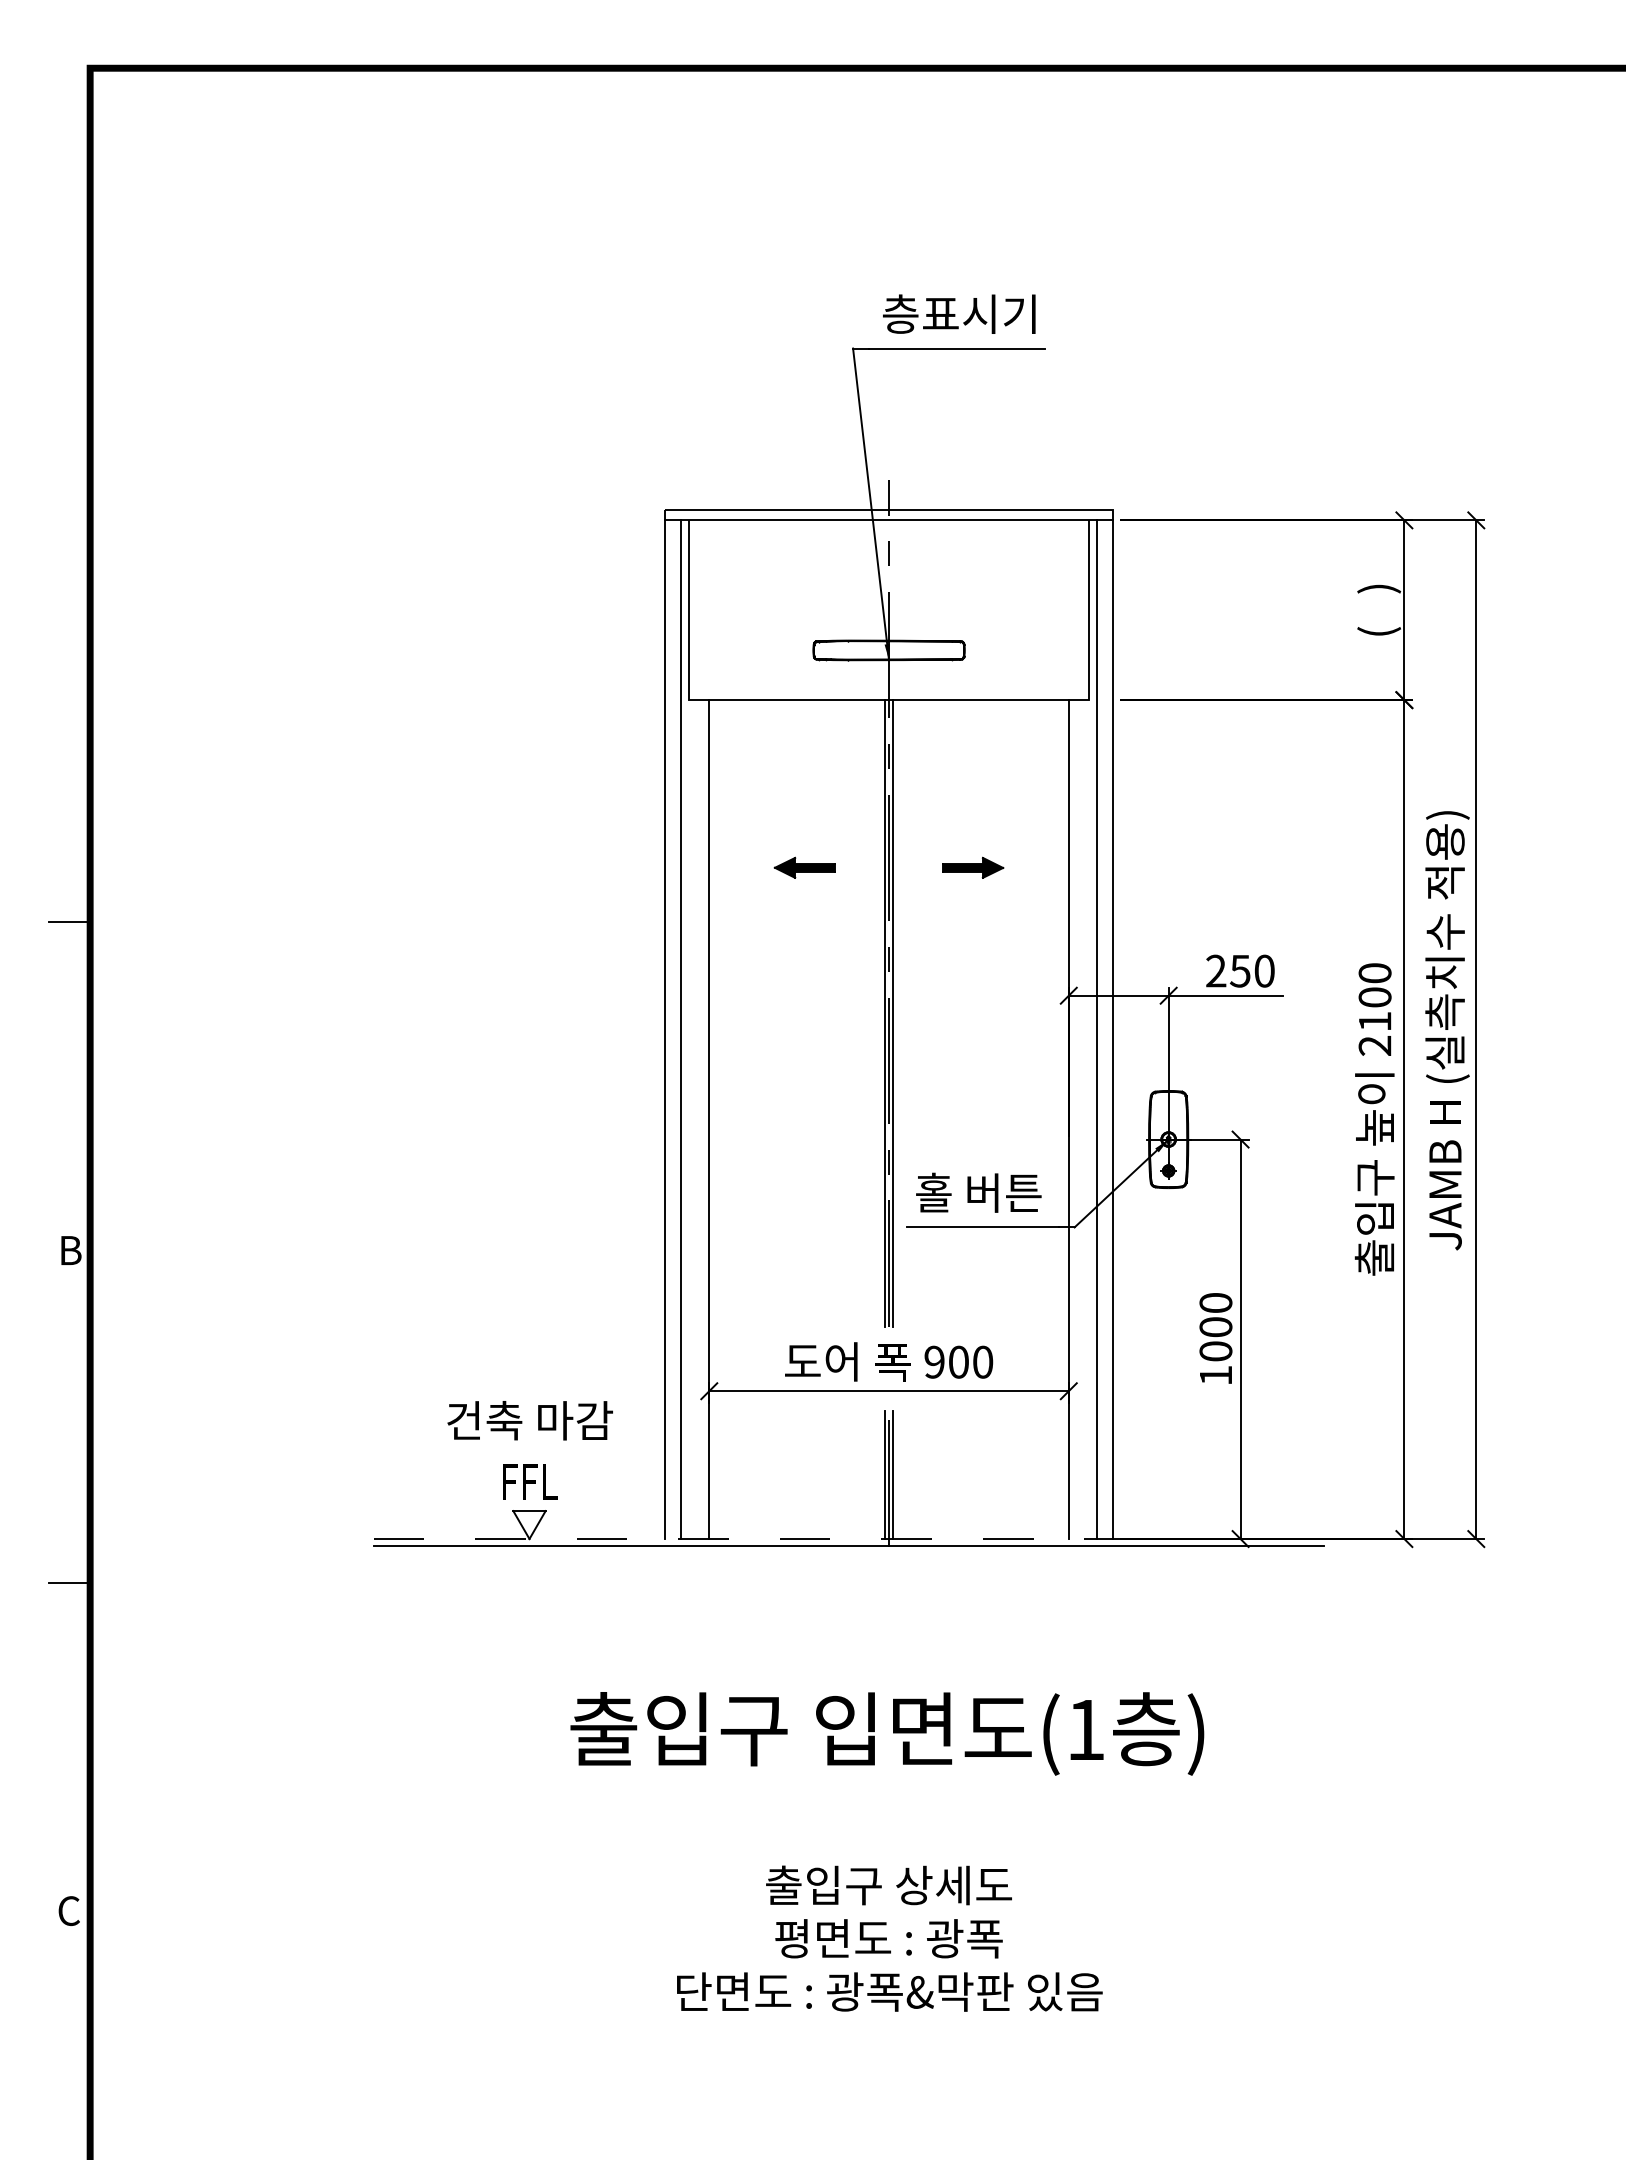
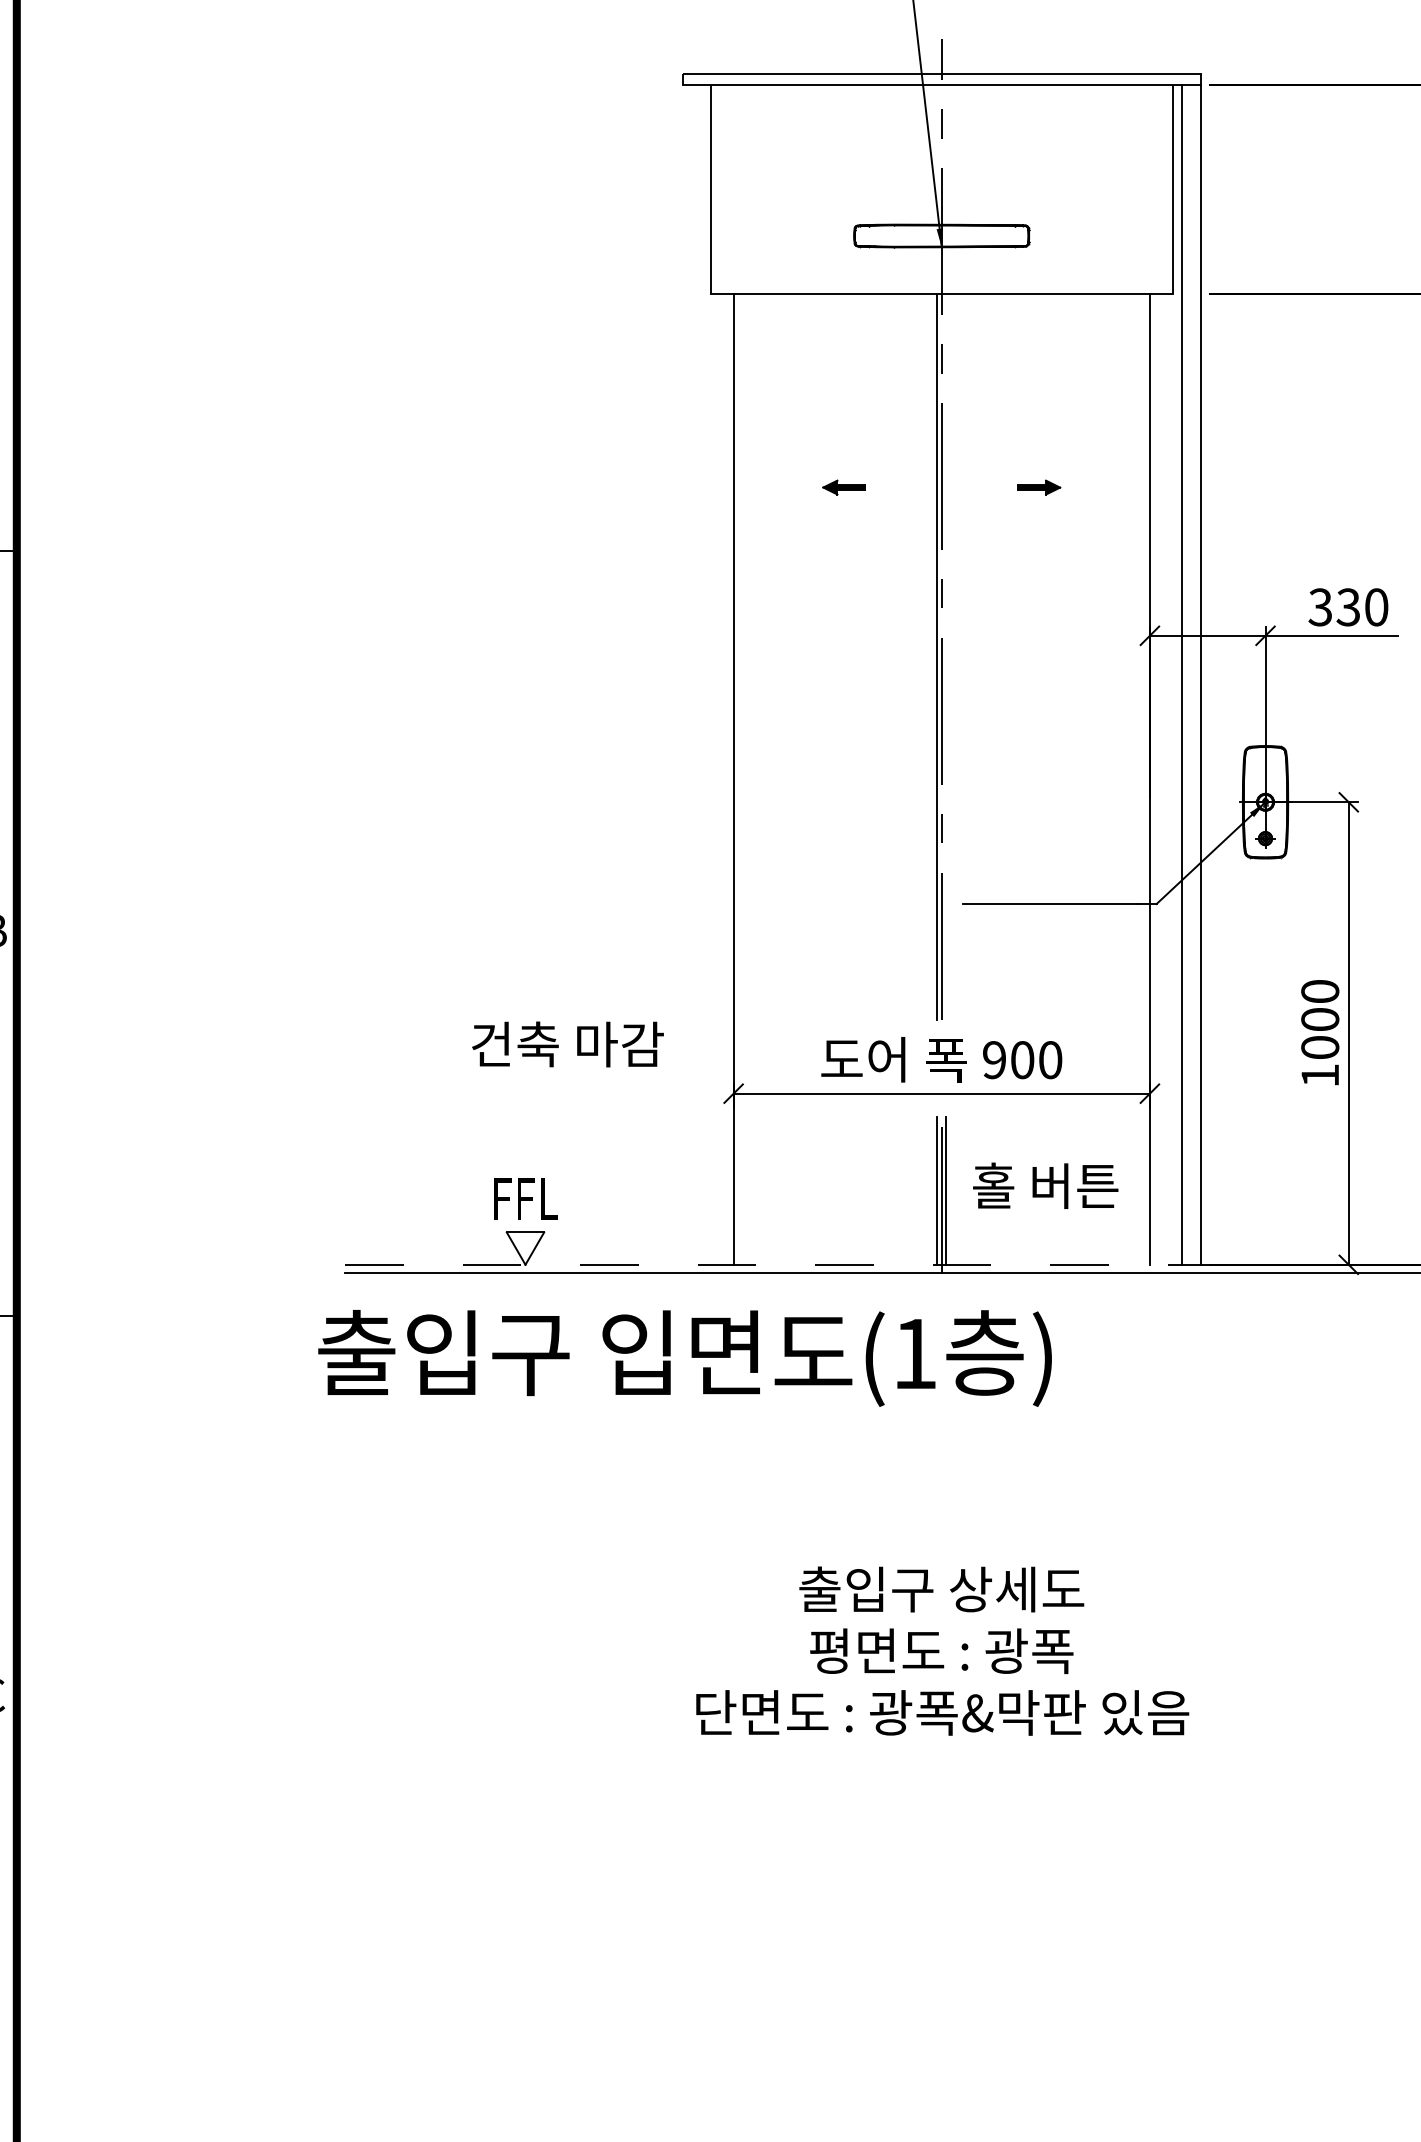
part: (804, 867) -> (843, 487), size x0.6
part: (973, 867) -> (1039, 487), size x0.6
text: (1227, 970) -> (1333, 606), 250 -> 330
line: (893, 1013) -> (946, 656), removed
line: (665, 1029) -> (682, 674), removed
line: (681, 1029) -> (701, 674), removed
text: (978, 1192) -> (1045, 1185), moved
text: (529, 1420) -> (567, 1044), moved
text: (887, 1733) -> (685, 1357), moved
text: (889, 1938) -> (942, 1650), moved

